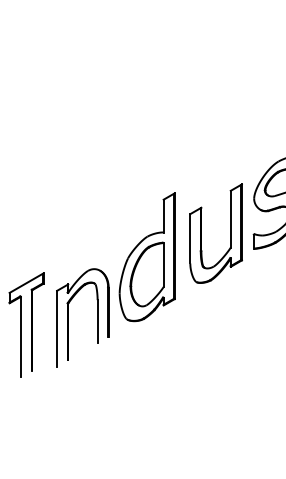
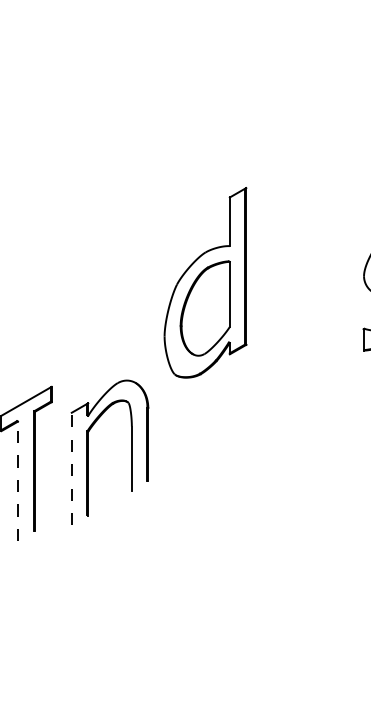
part: (201, 233) -> (285, 327), removed
part: (146, 257) -> (204, 283), moved
line: (57, 328) -> (72, 468), solid -> dashed
line: (20, 336) -> (17, 480), solid -> dashed

